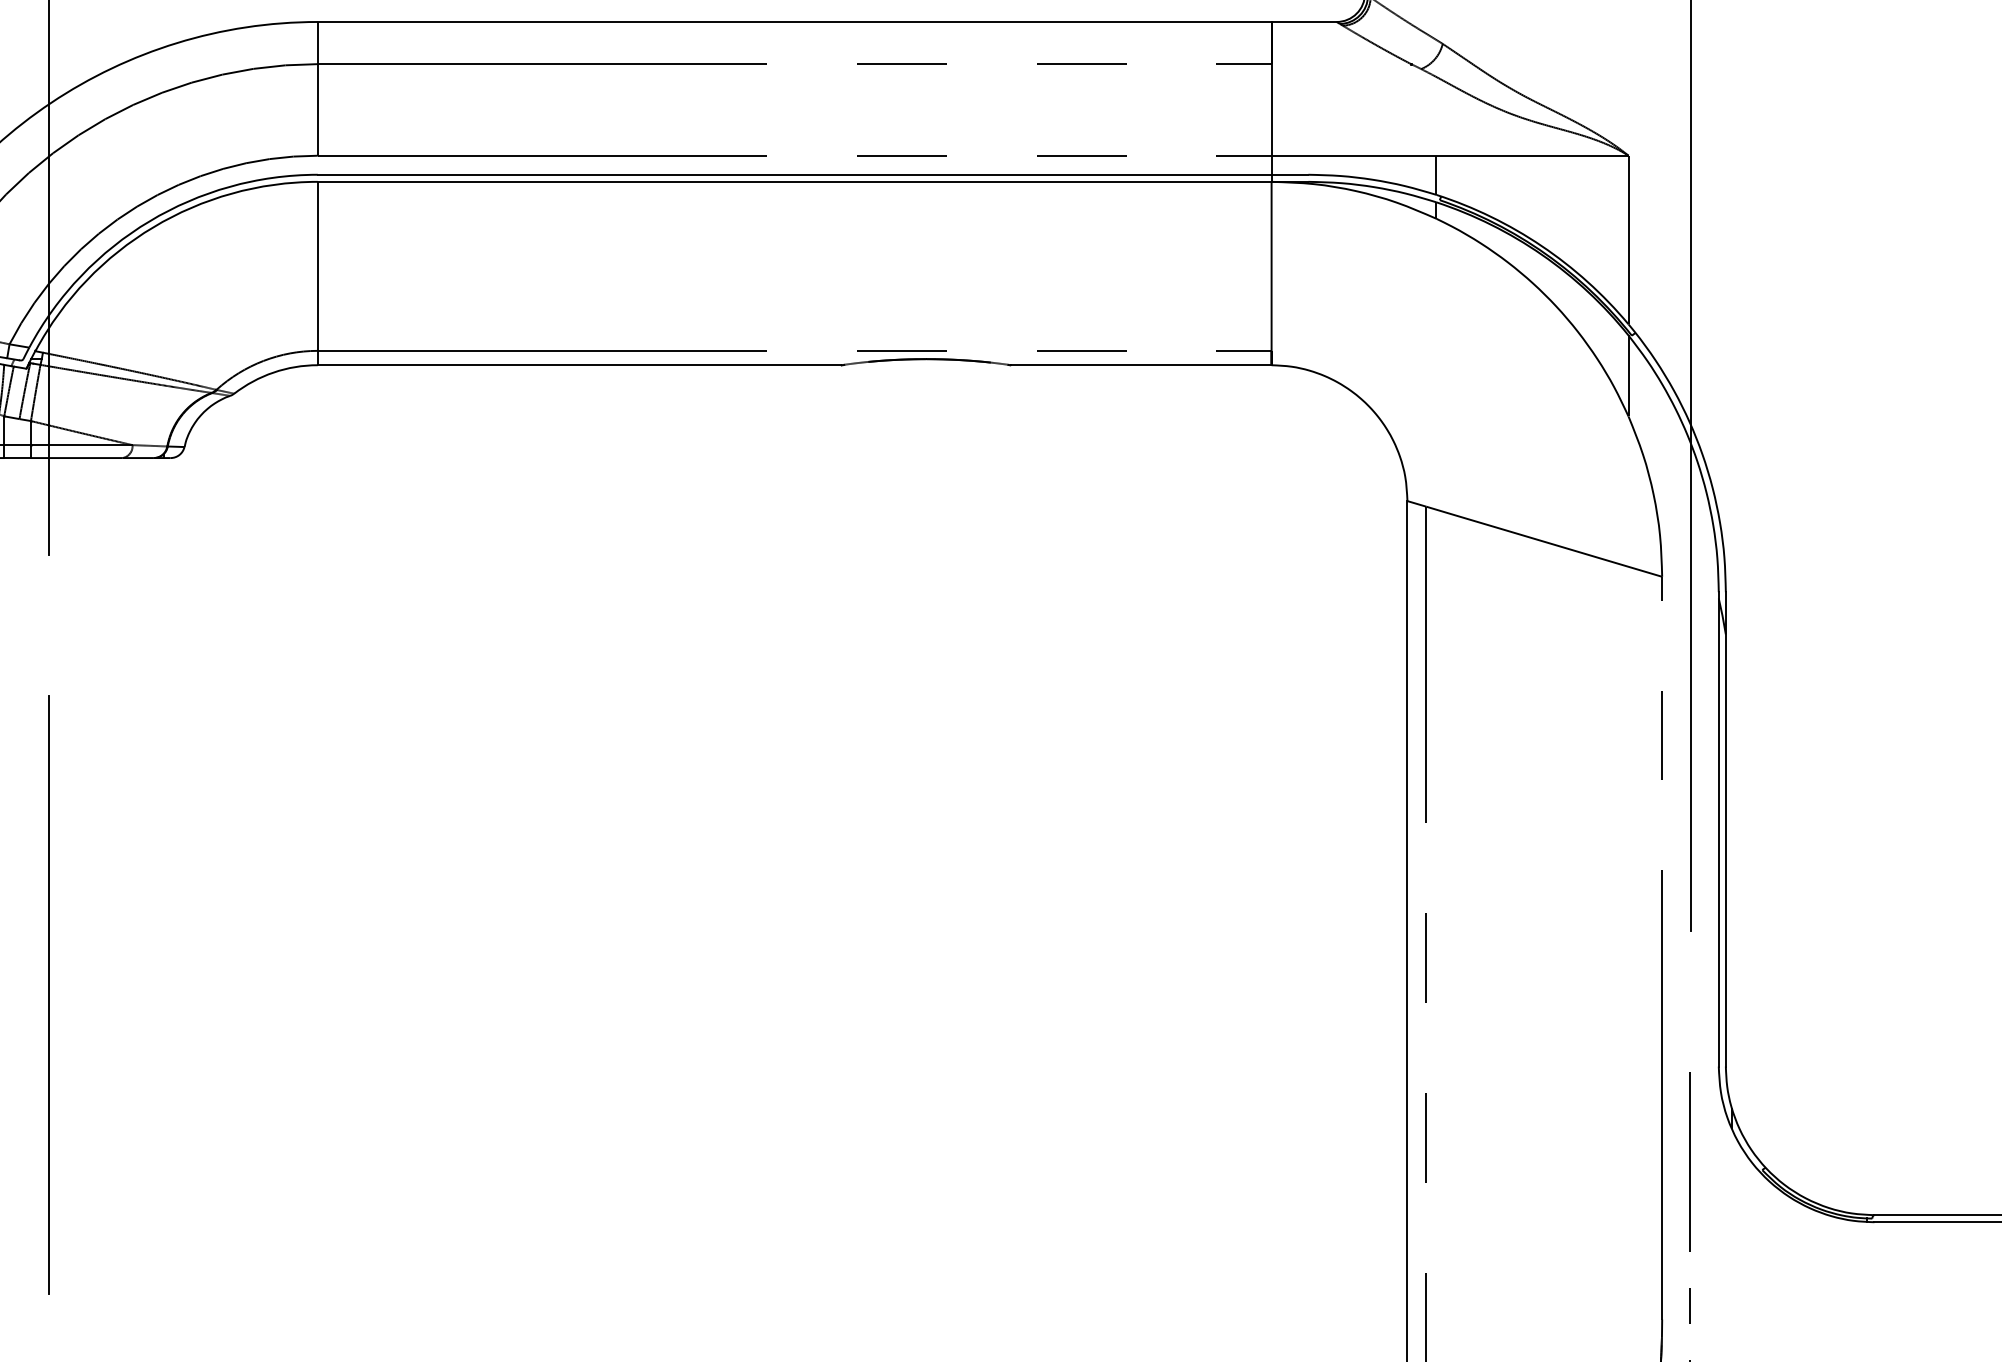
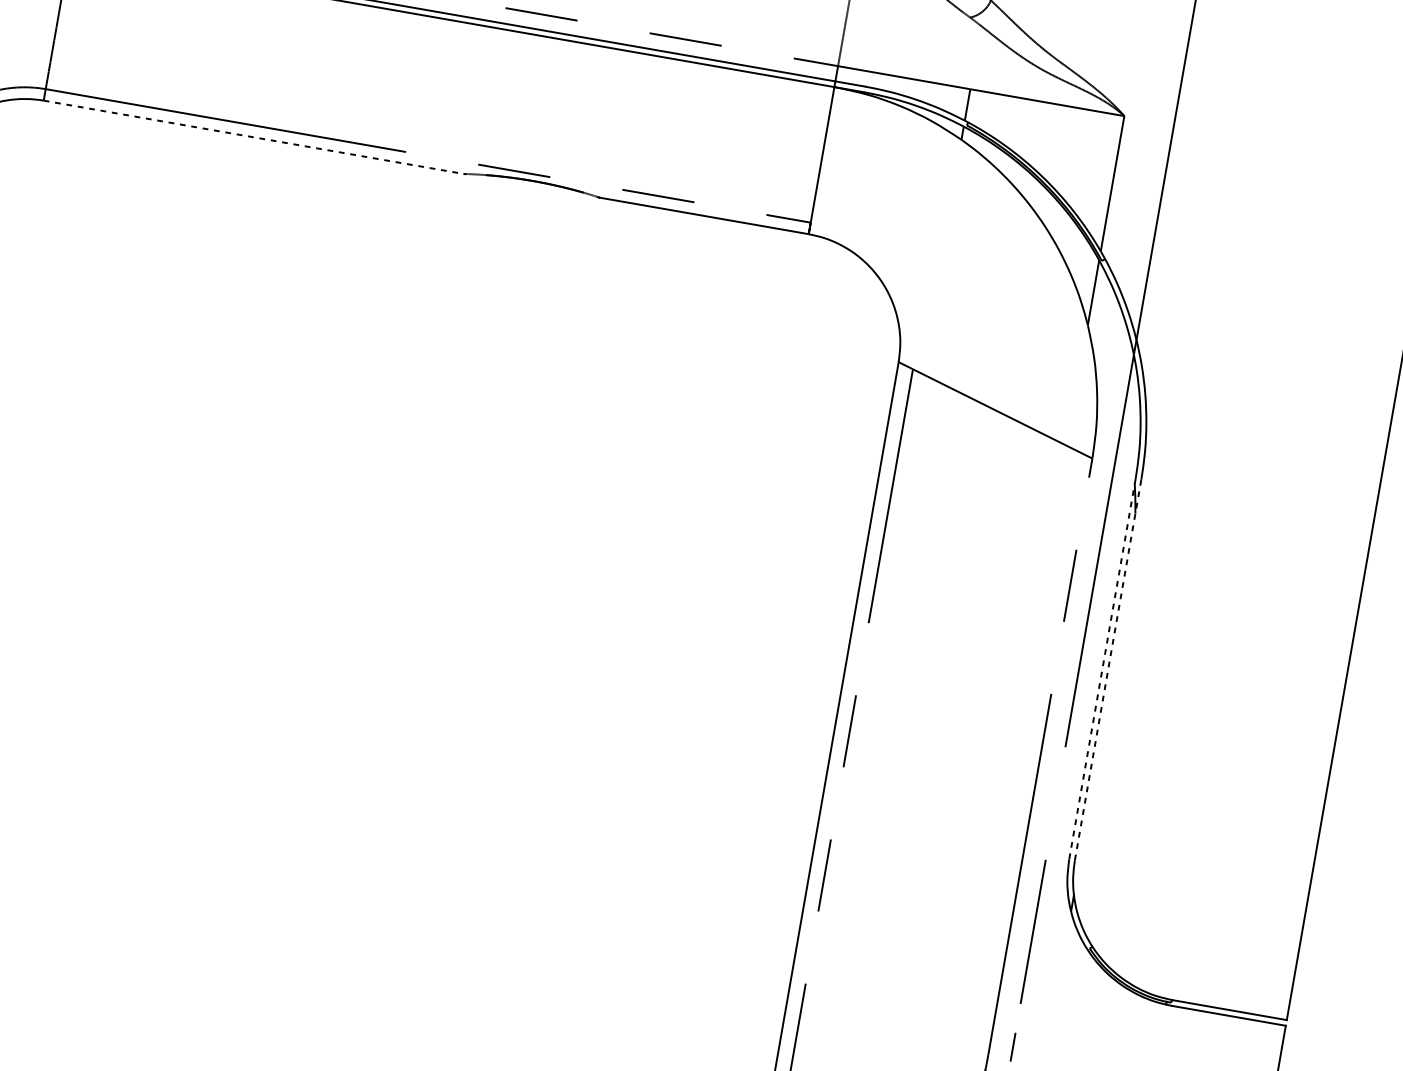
line: (579, 365) -> (253, 137), solid -> dashed
line: (1725, 828) -> (1107, 669), solid -> dashed
line: (1718, 829) -> (1102, 669), solid -> dashed

